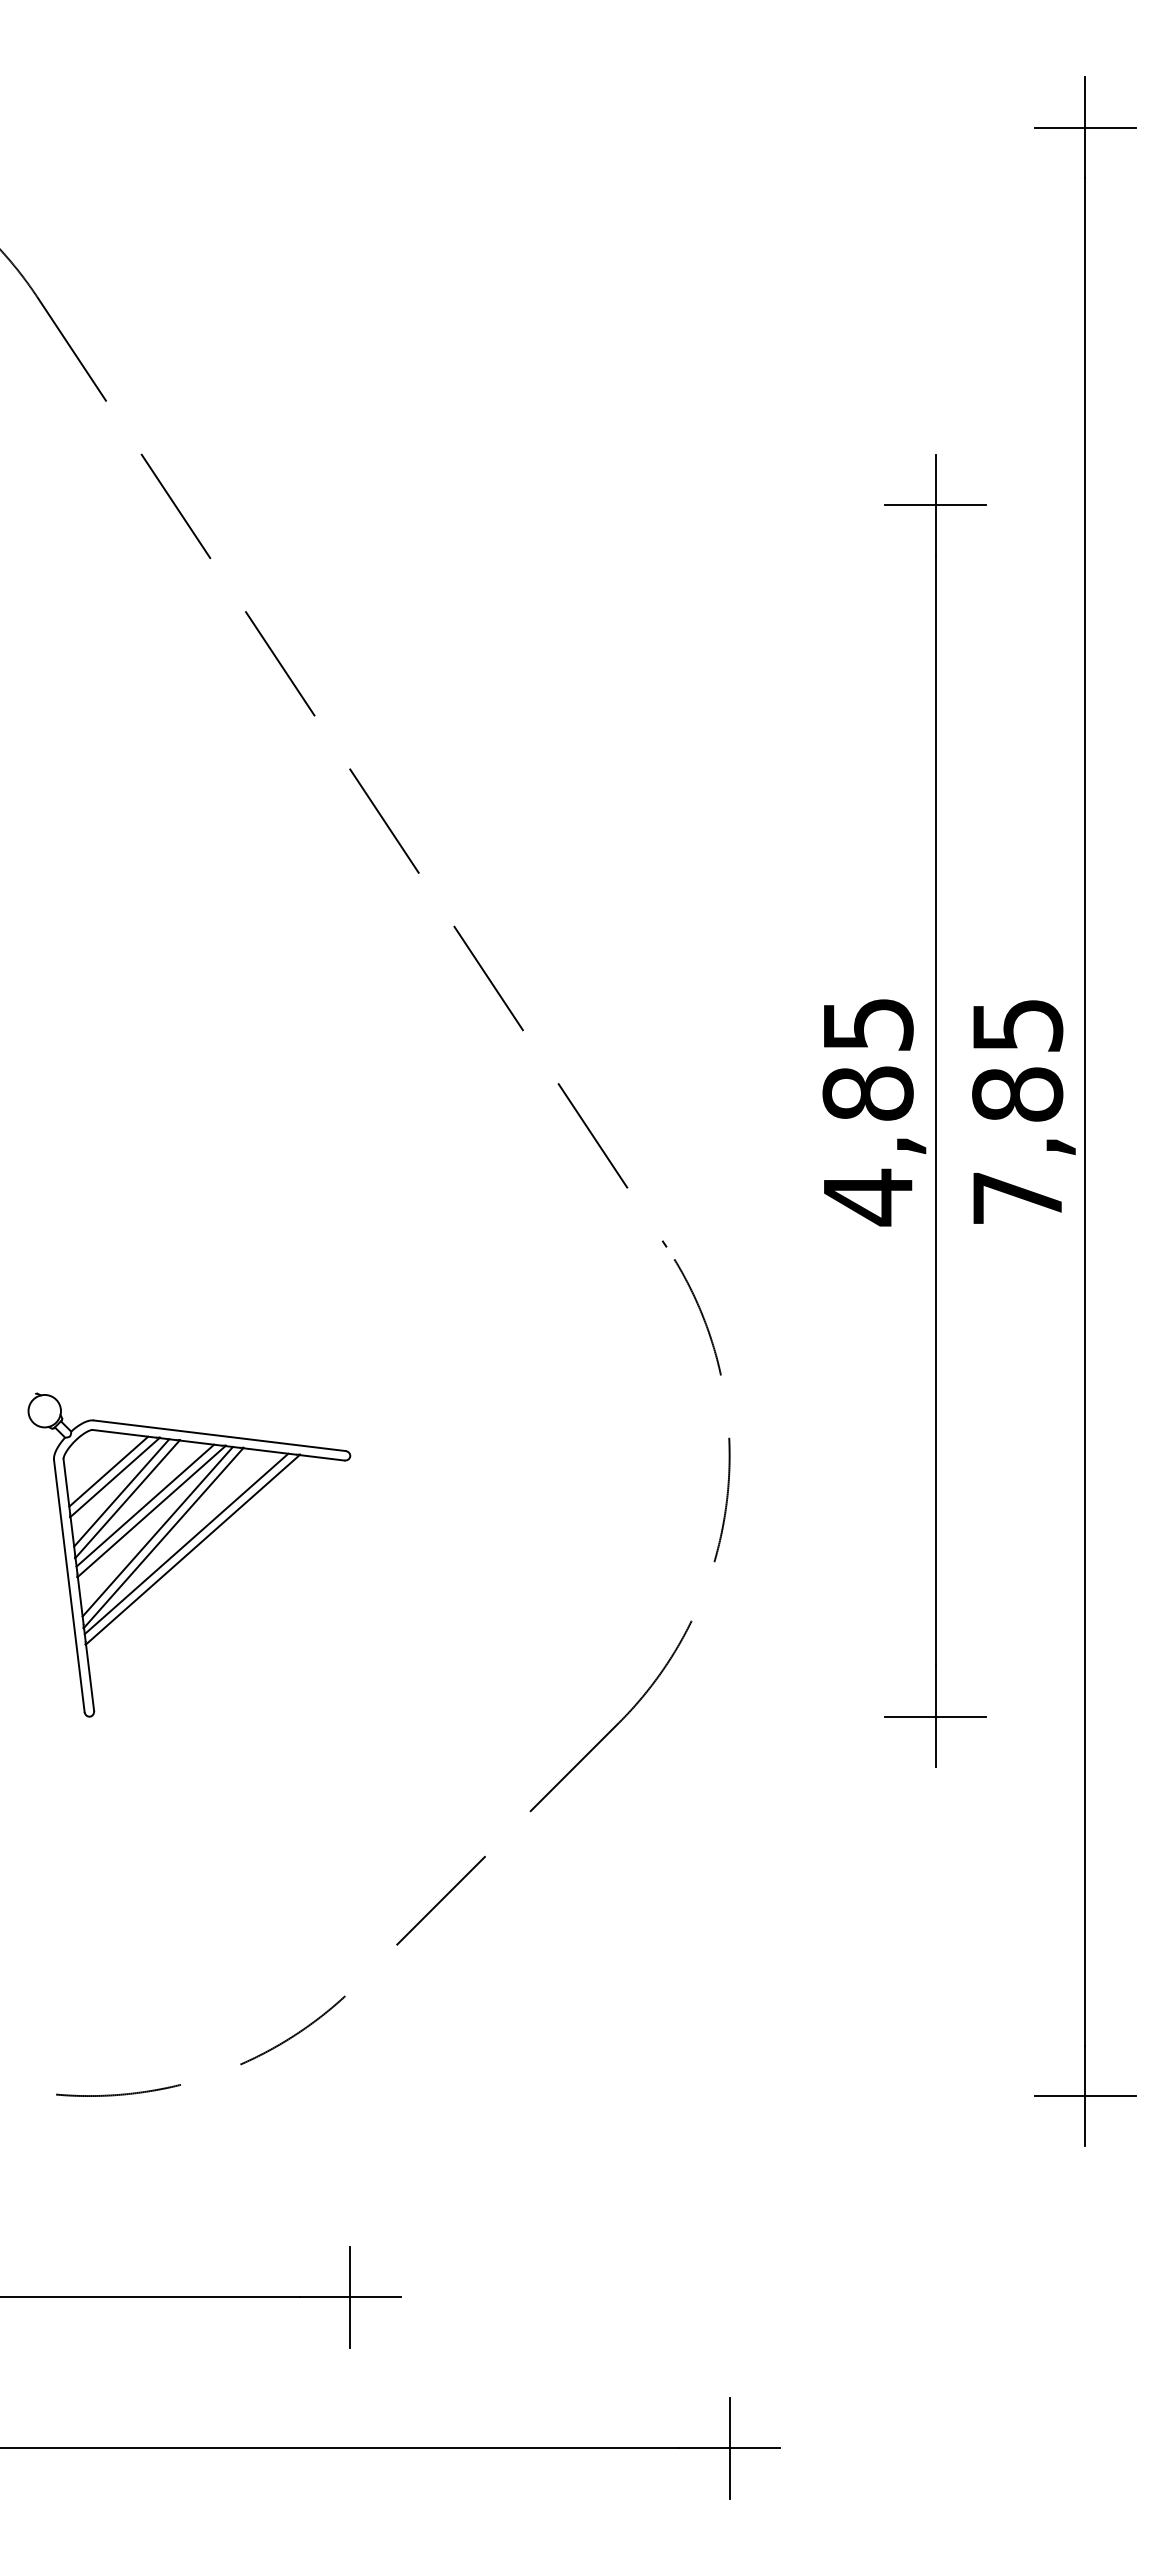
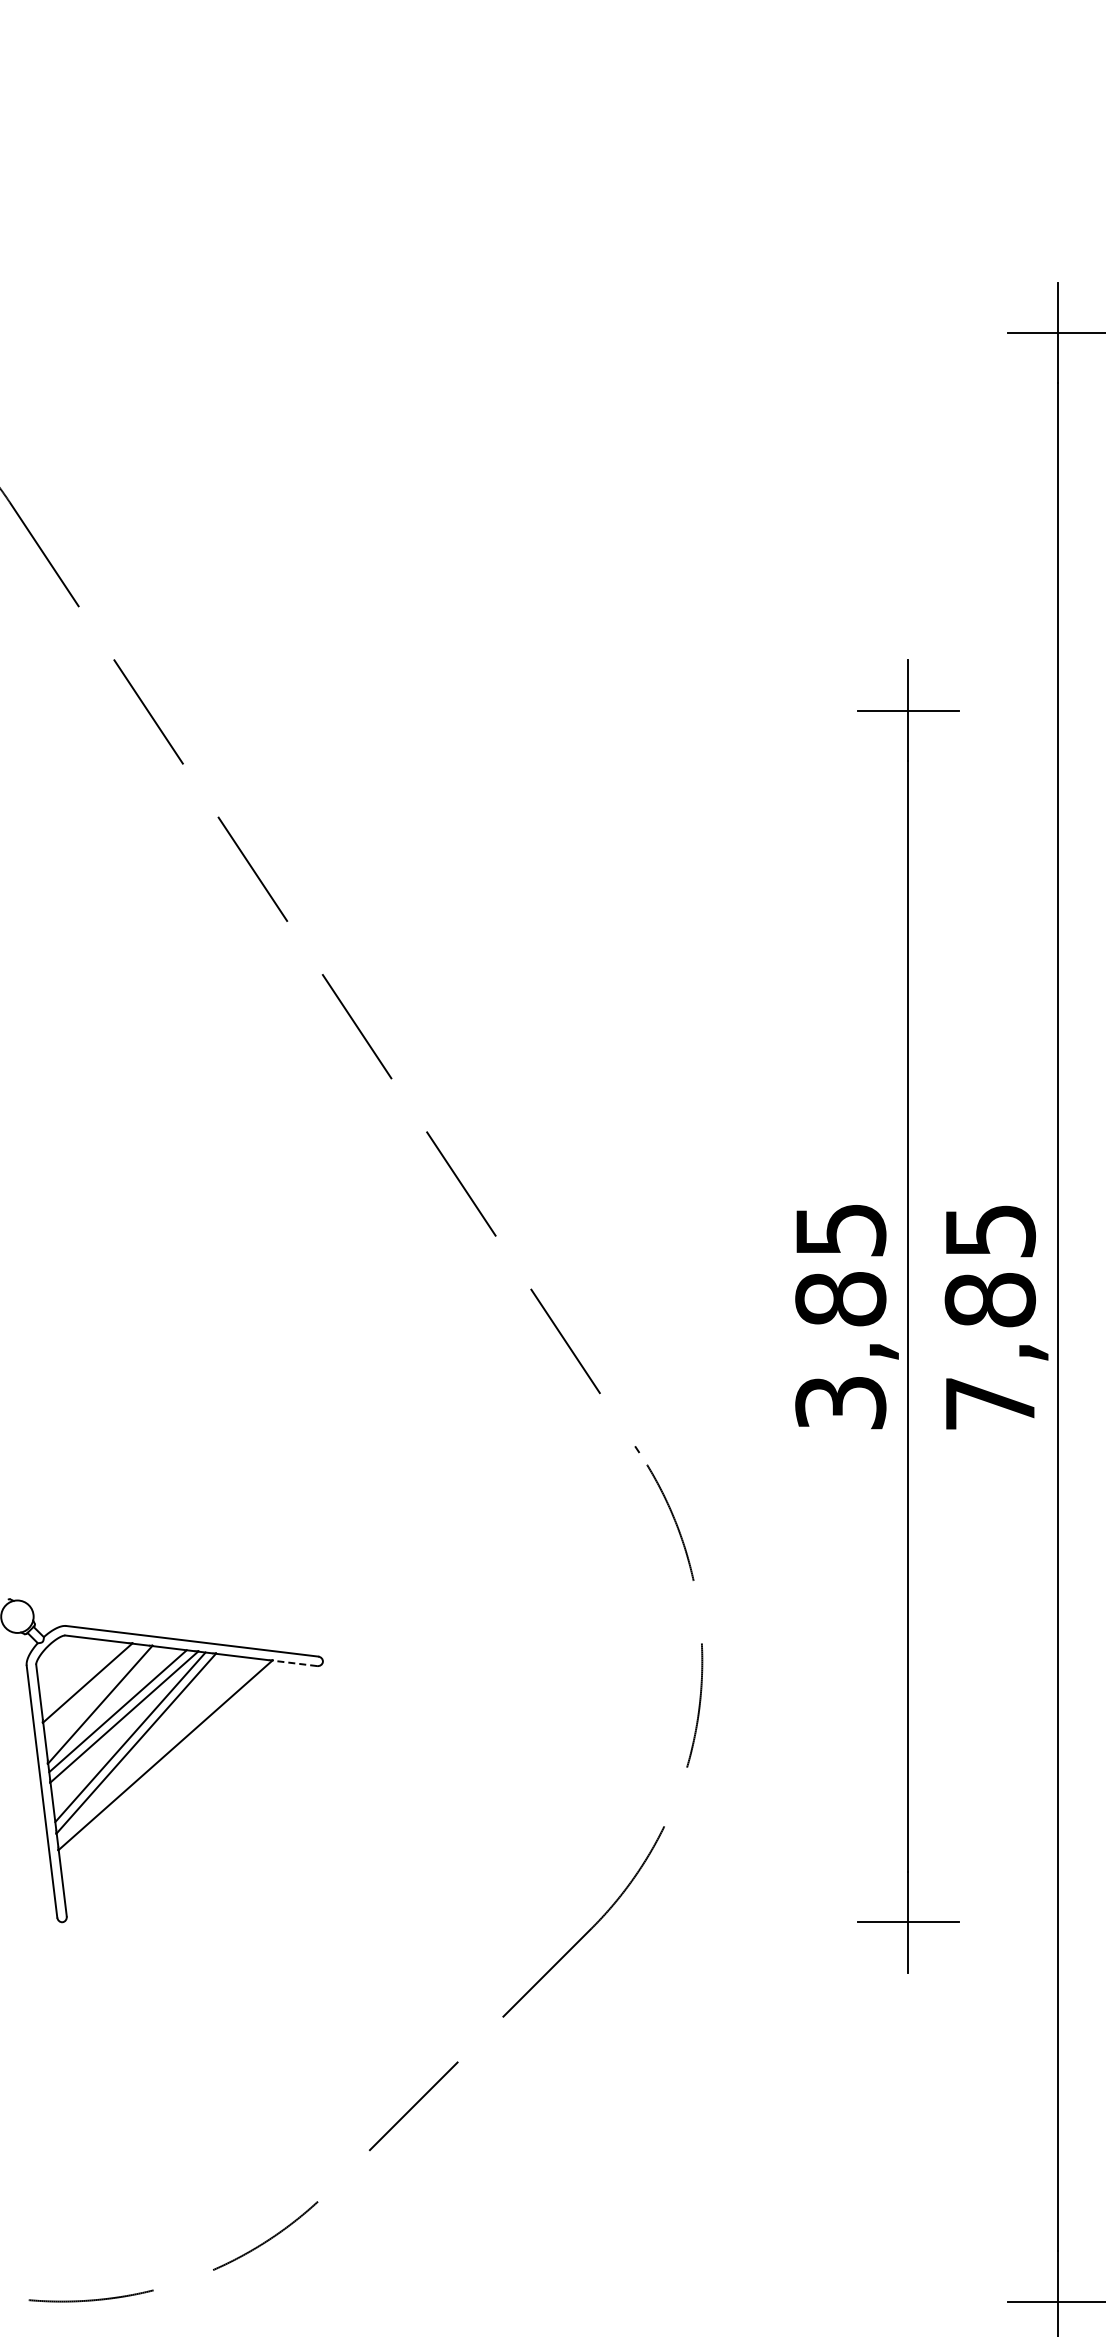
text: (867, 1197) -> (840, 1403), 4,85 -> 3,85
line: (322, 1457) -> (295, 1663), solid -> dashed
line: (108, 1471) -> (81, 1677), removed
line: (121, 1492) -> (94, 1698), removed
line: (186, 1543) -> (159, 1749), removed

